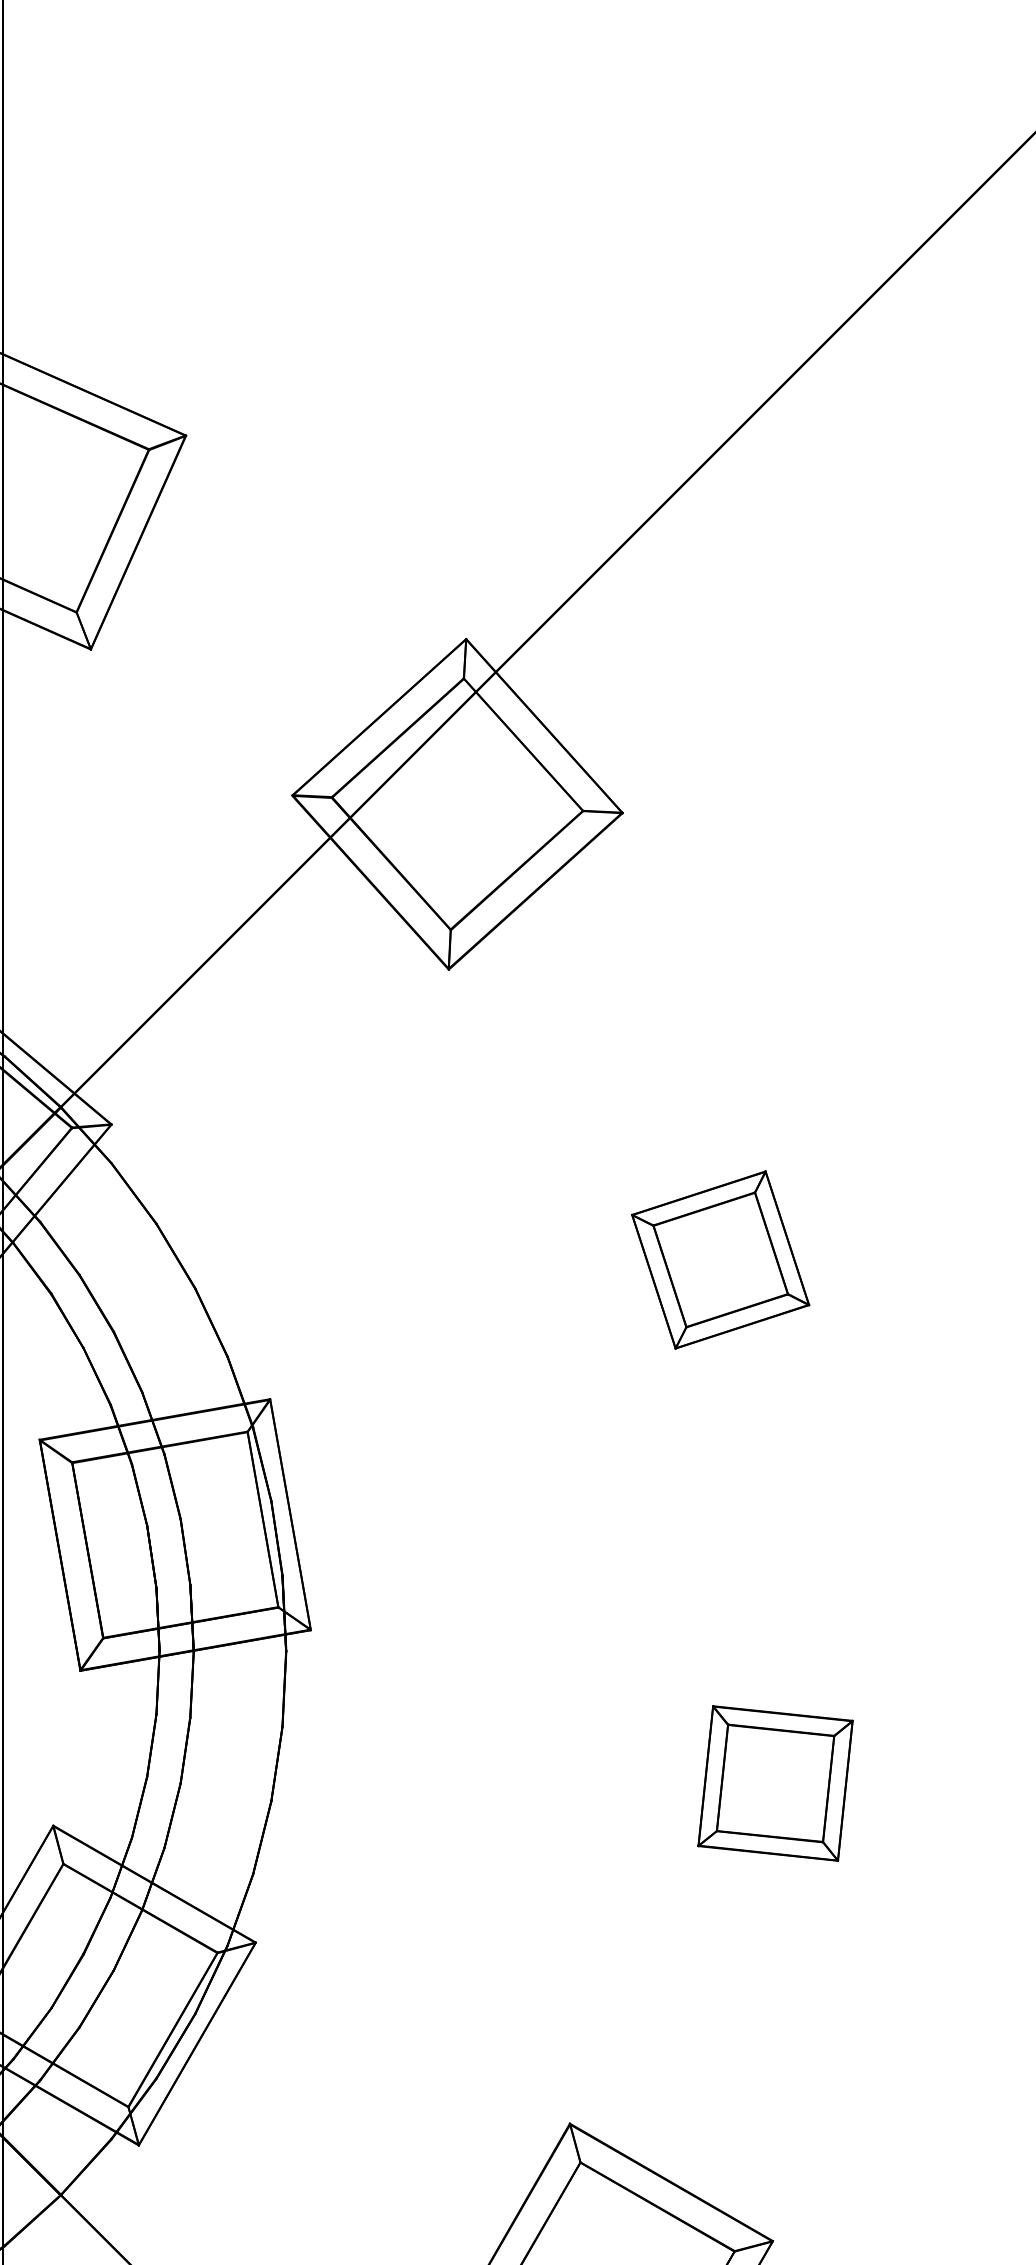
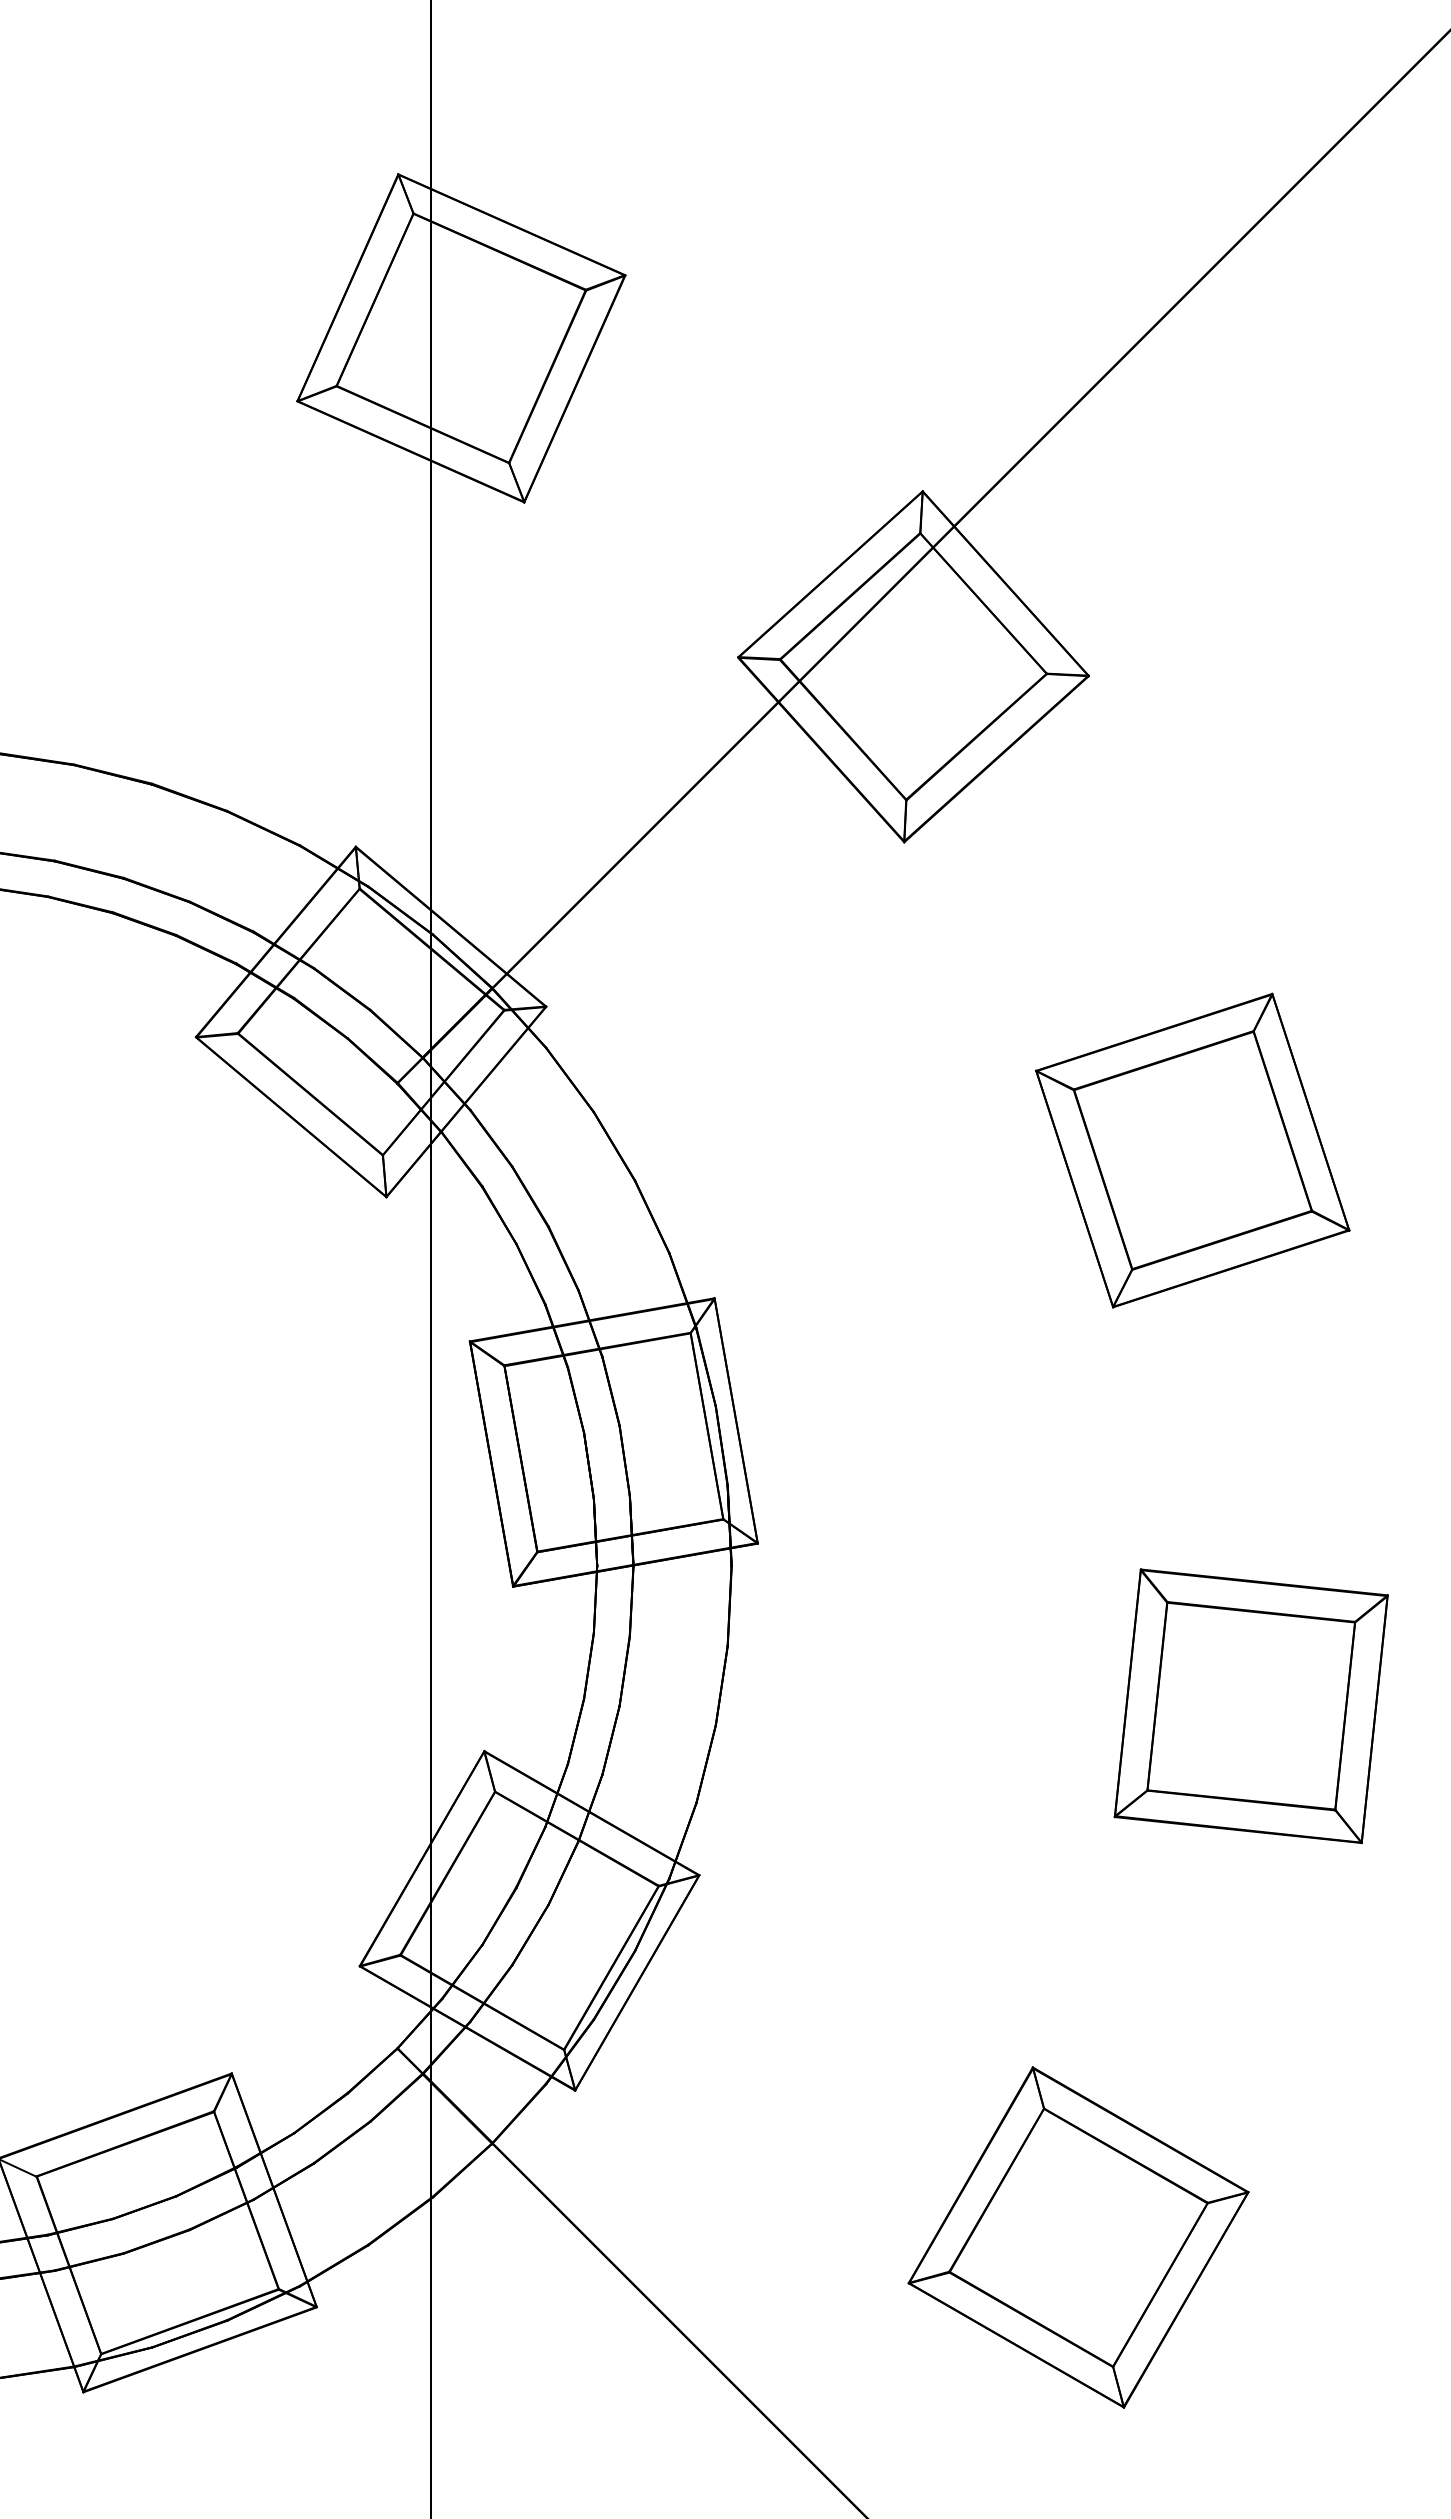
part: (720, 1259) -> (1192, 1150), size x1.67
part: (774, 1783) -> (1250, 1706), size x1.67

